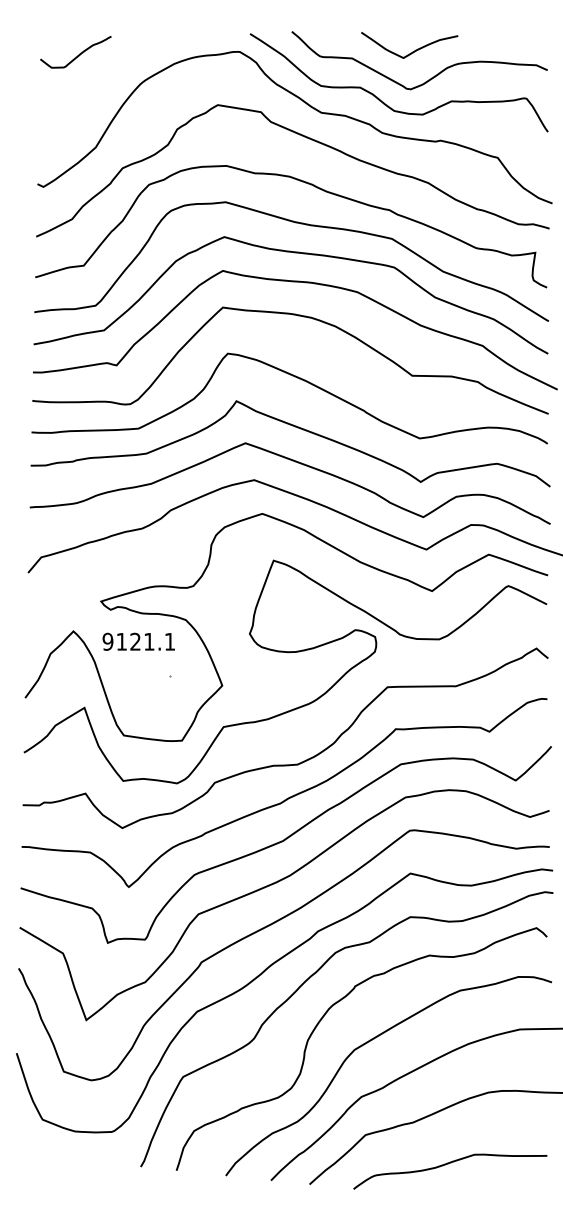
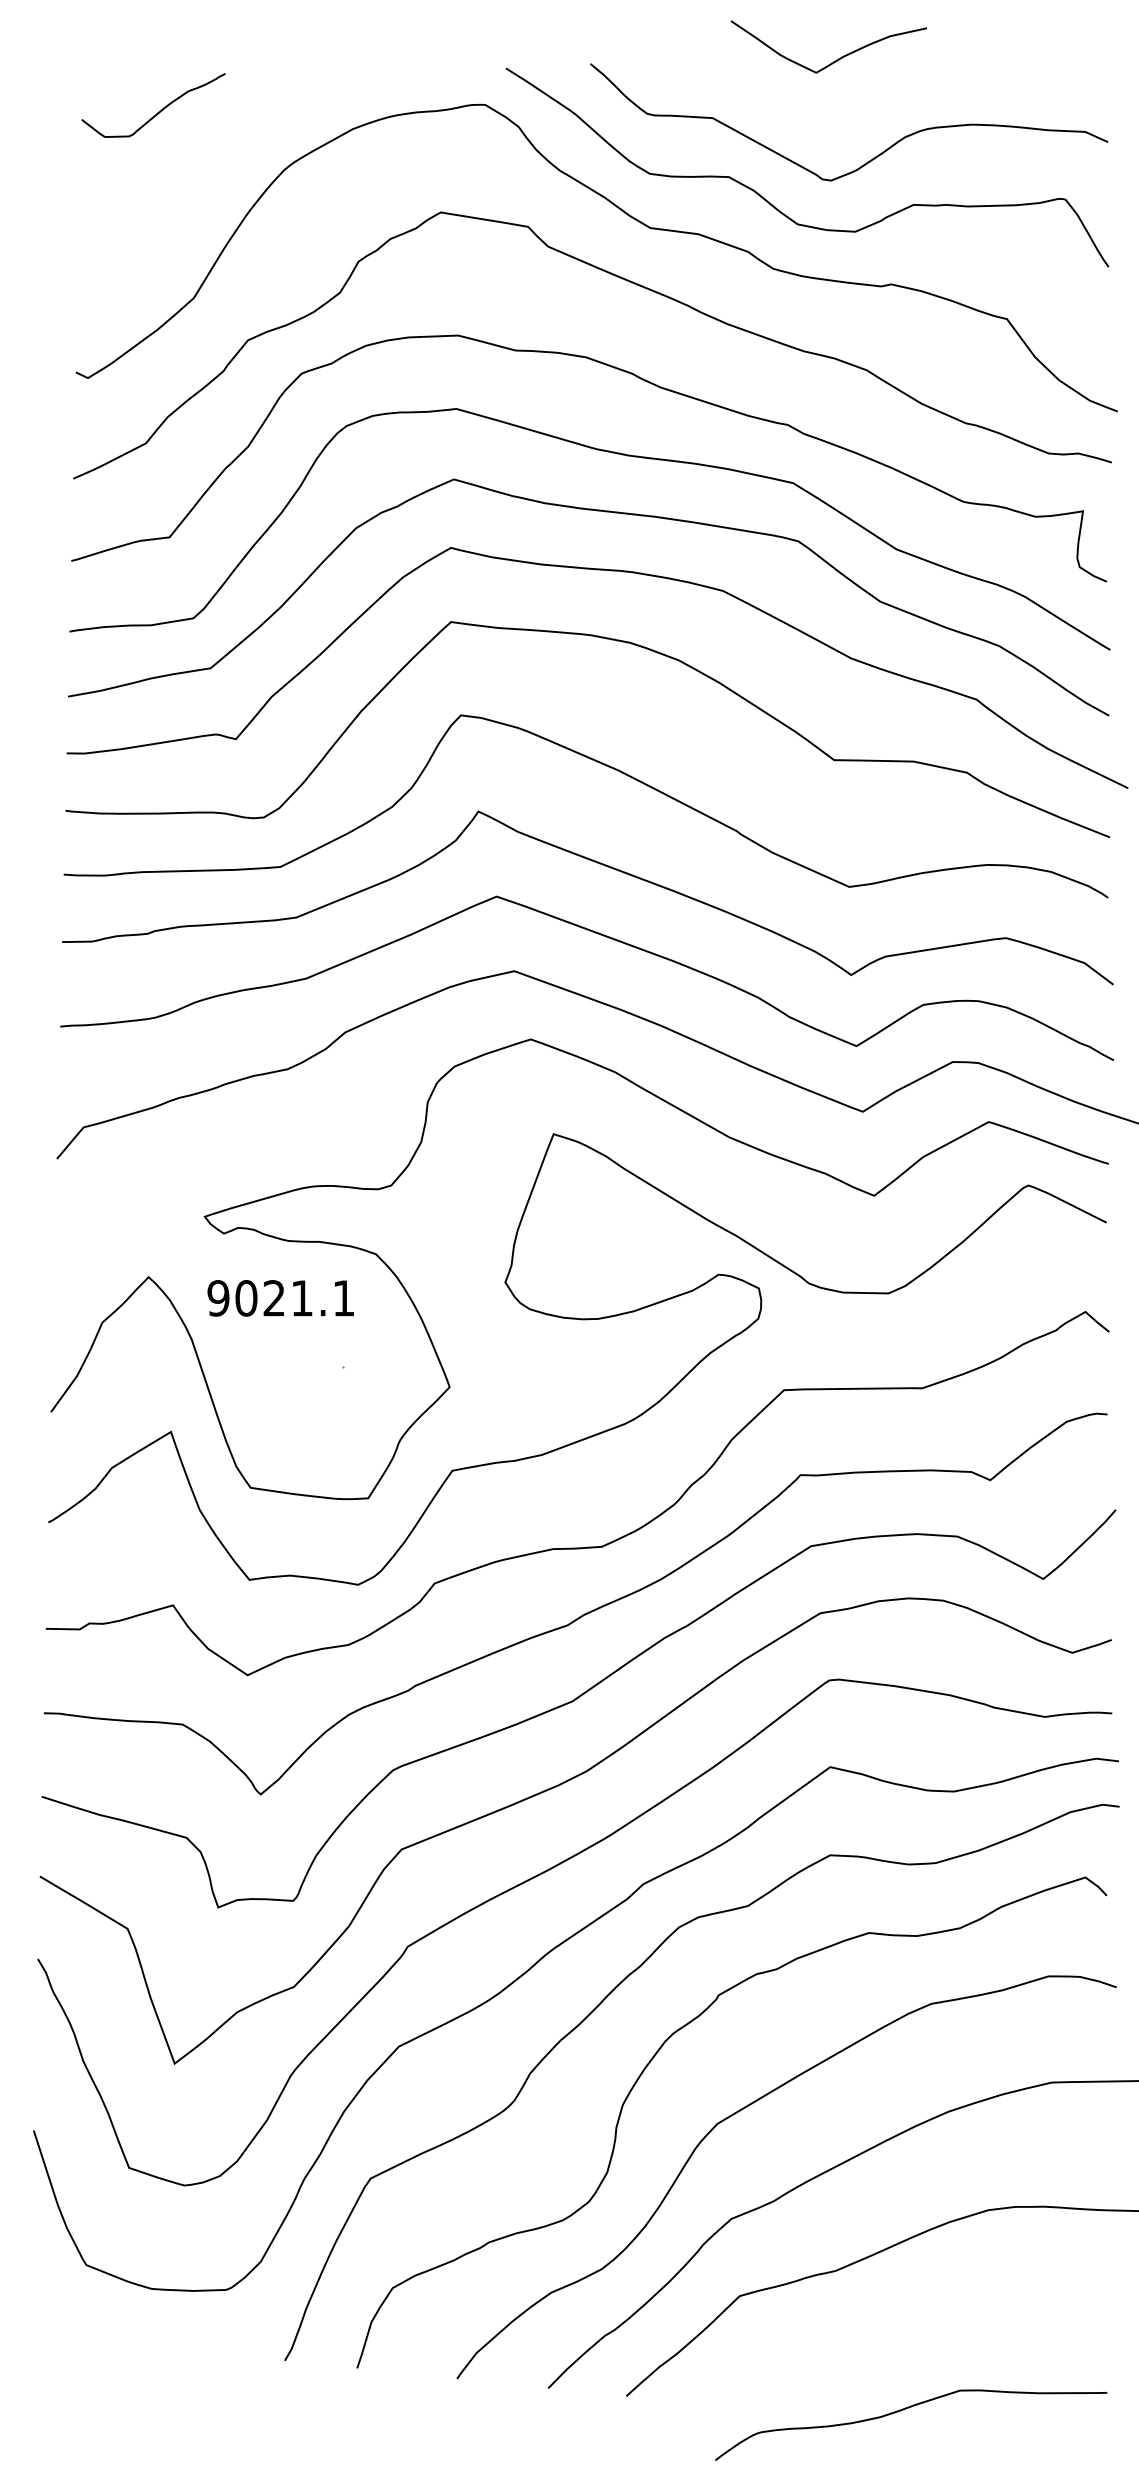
curve: (412, 51) -> (834, 59), moved
text: (121, 641) -> (245, 1297), 9121.1 -> 9021.1
curve: (448, 1164) -> (907, 2410), moved

